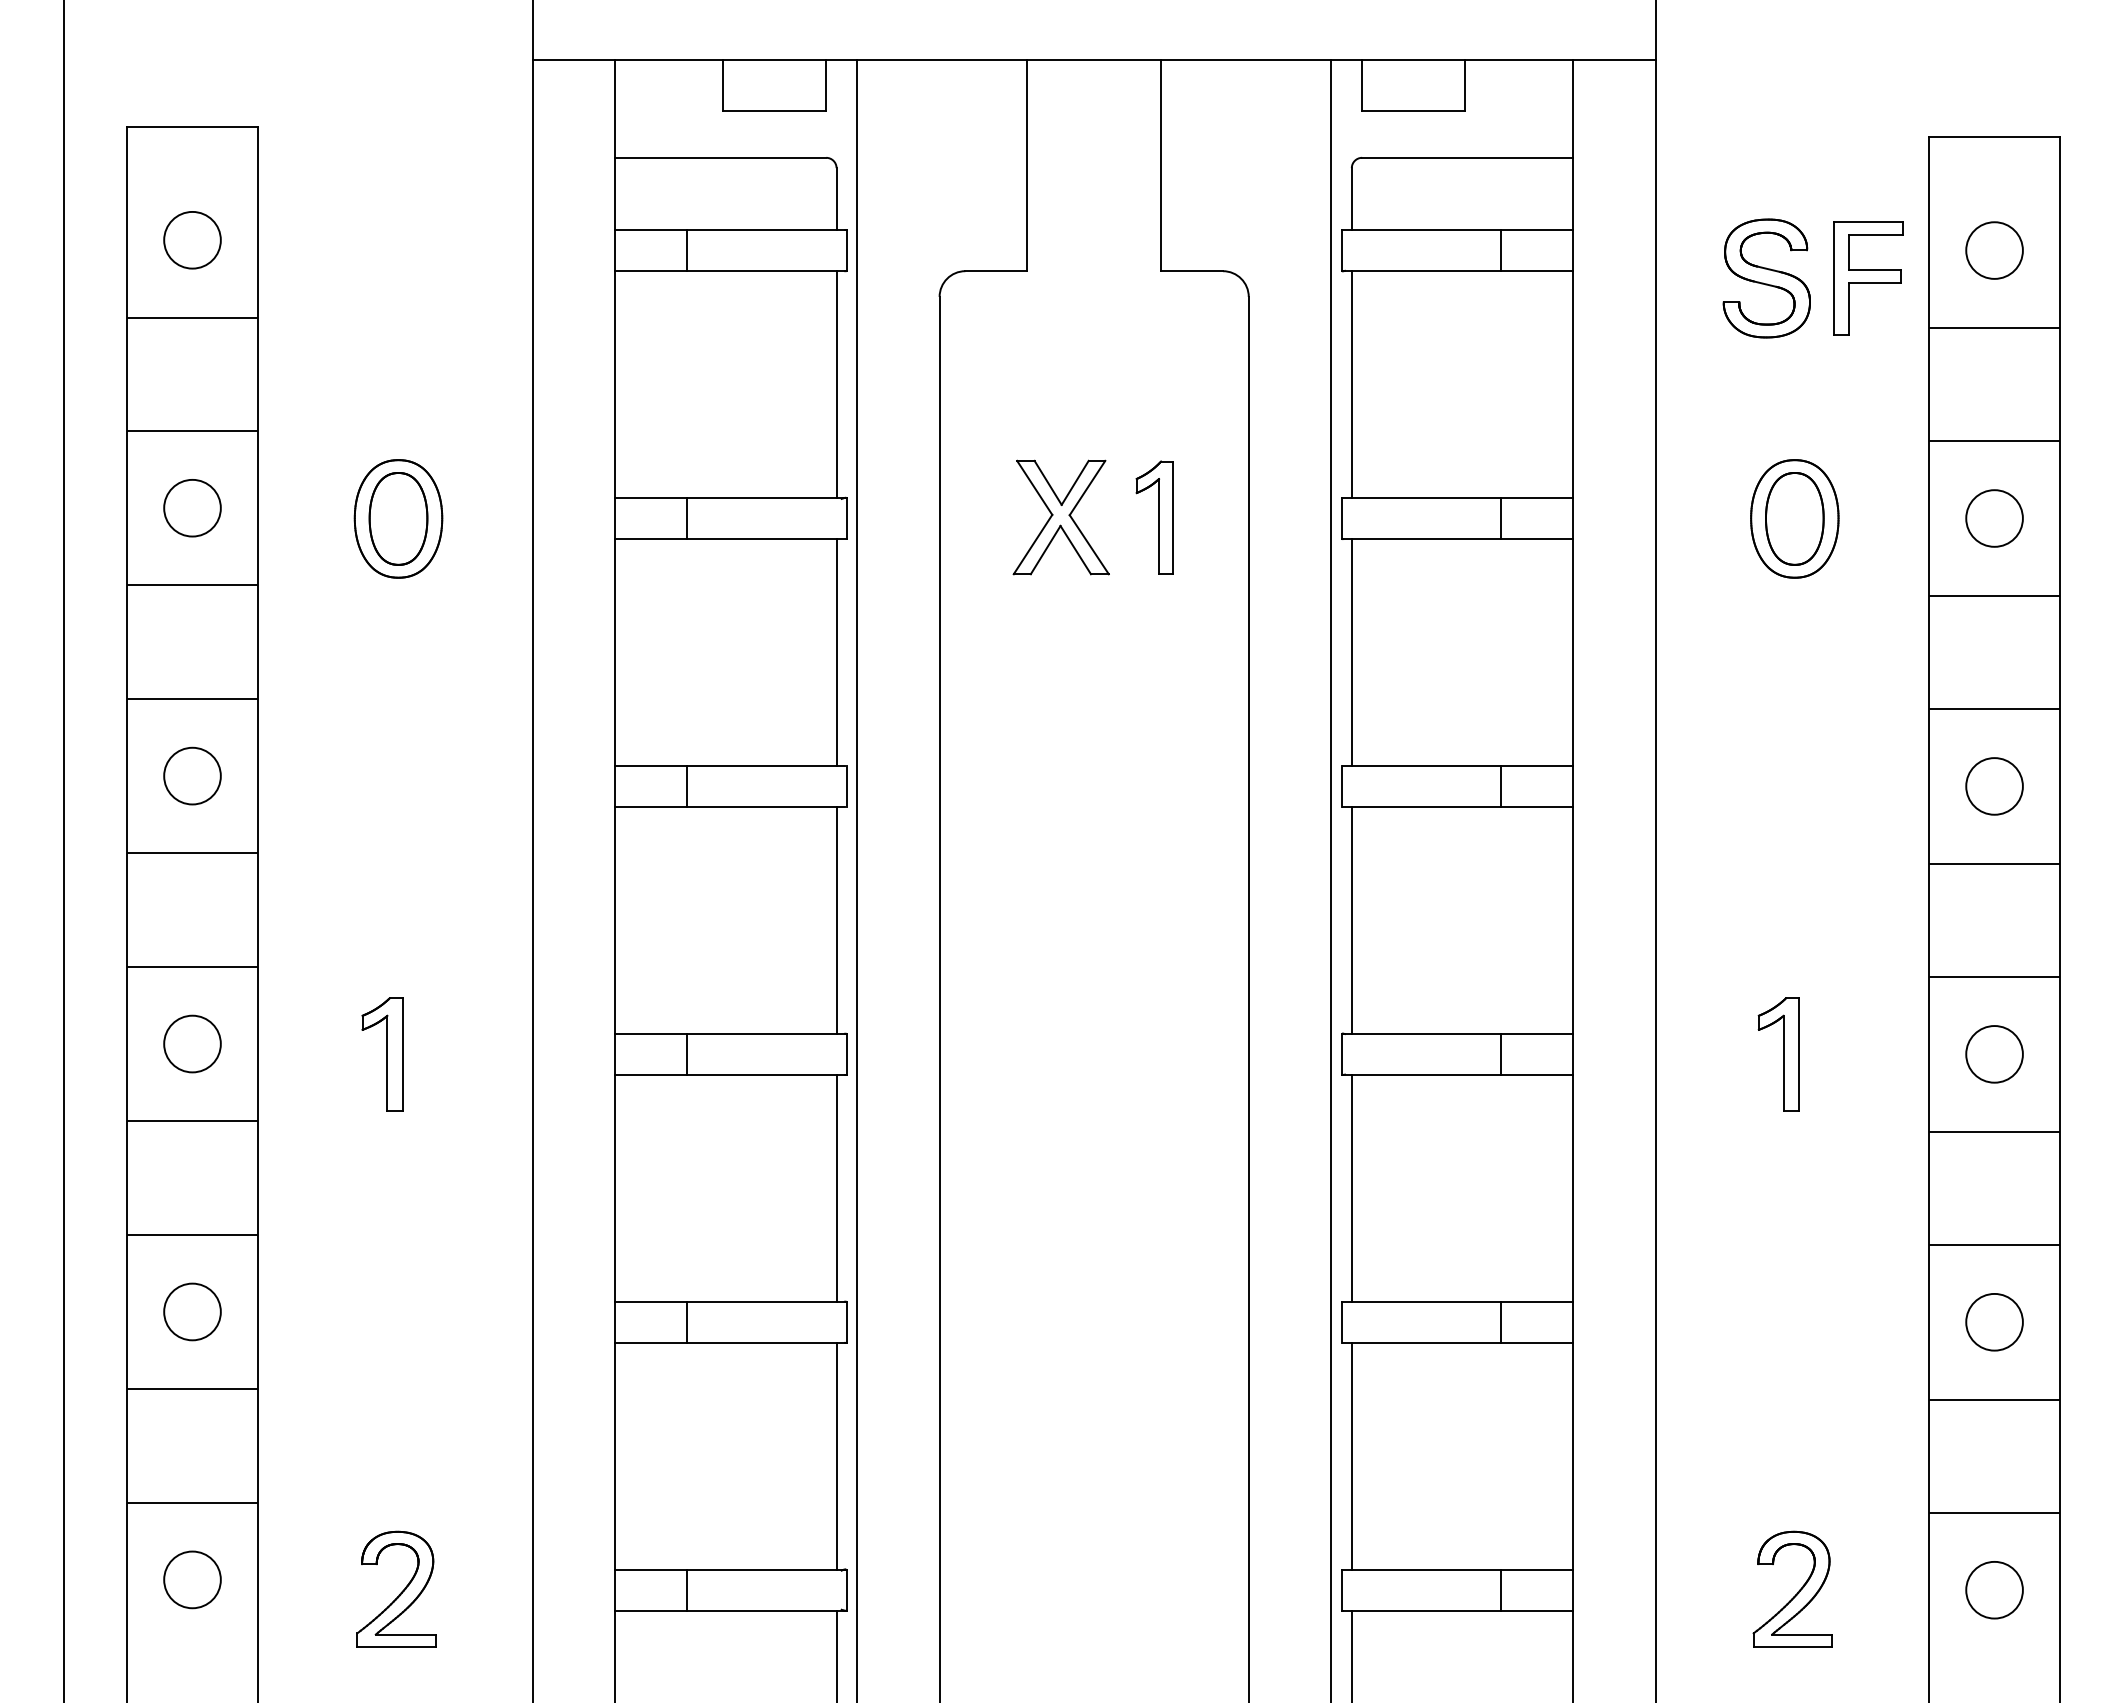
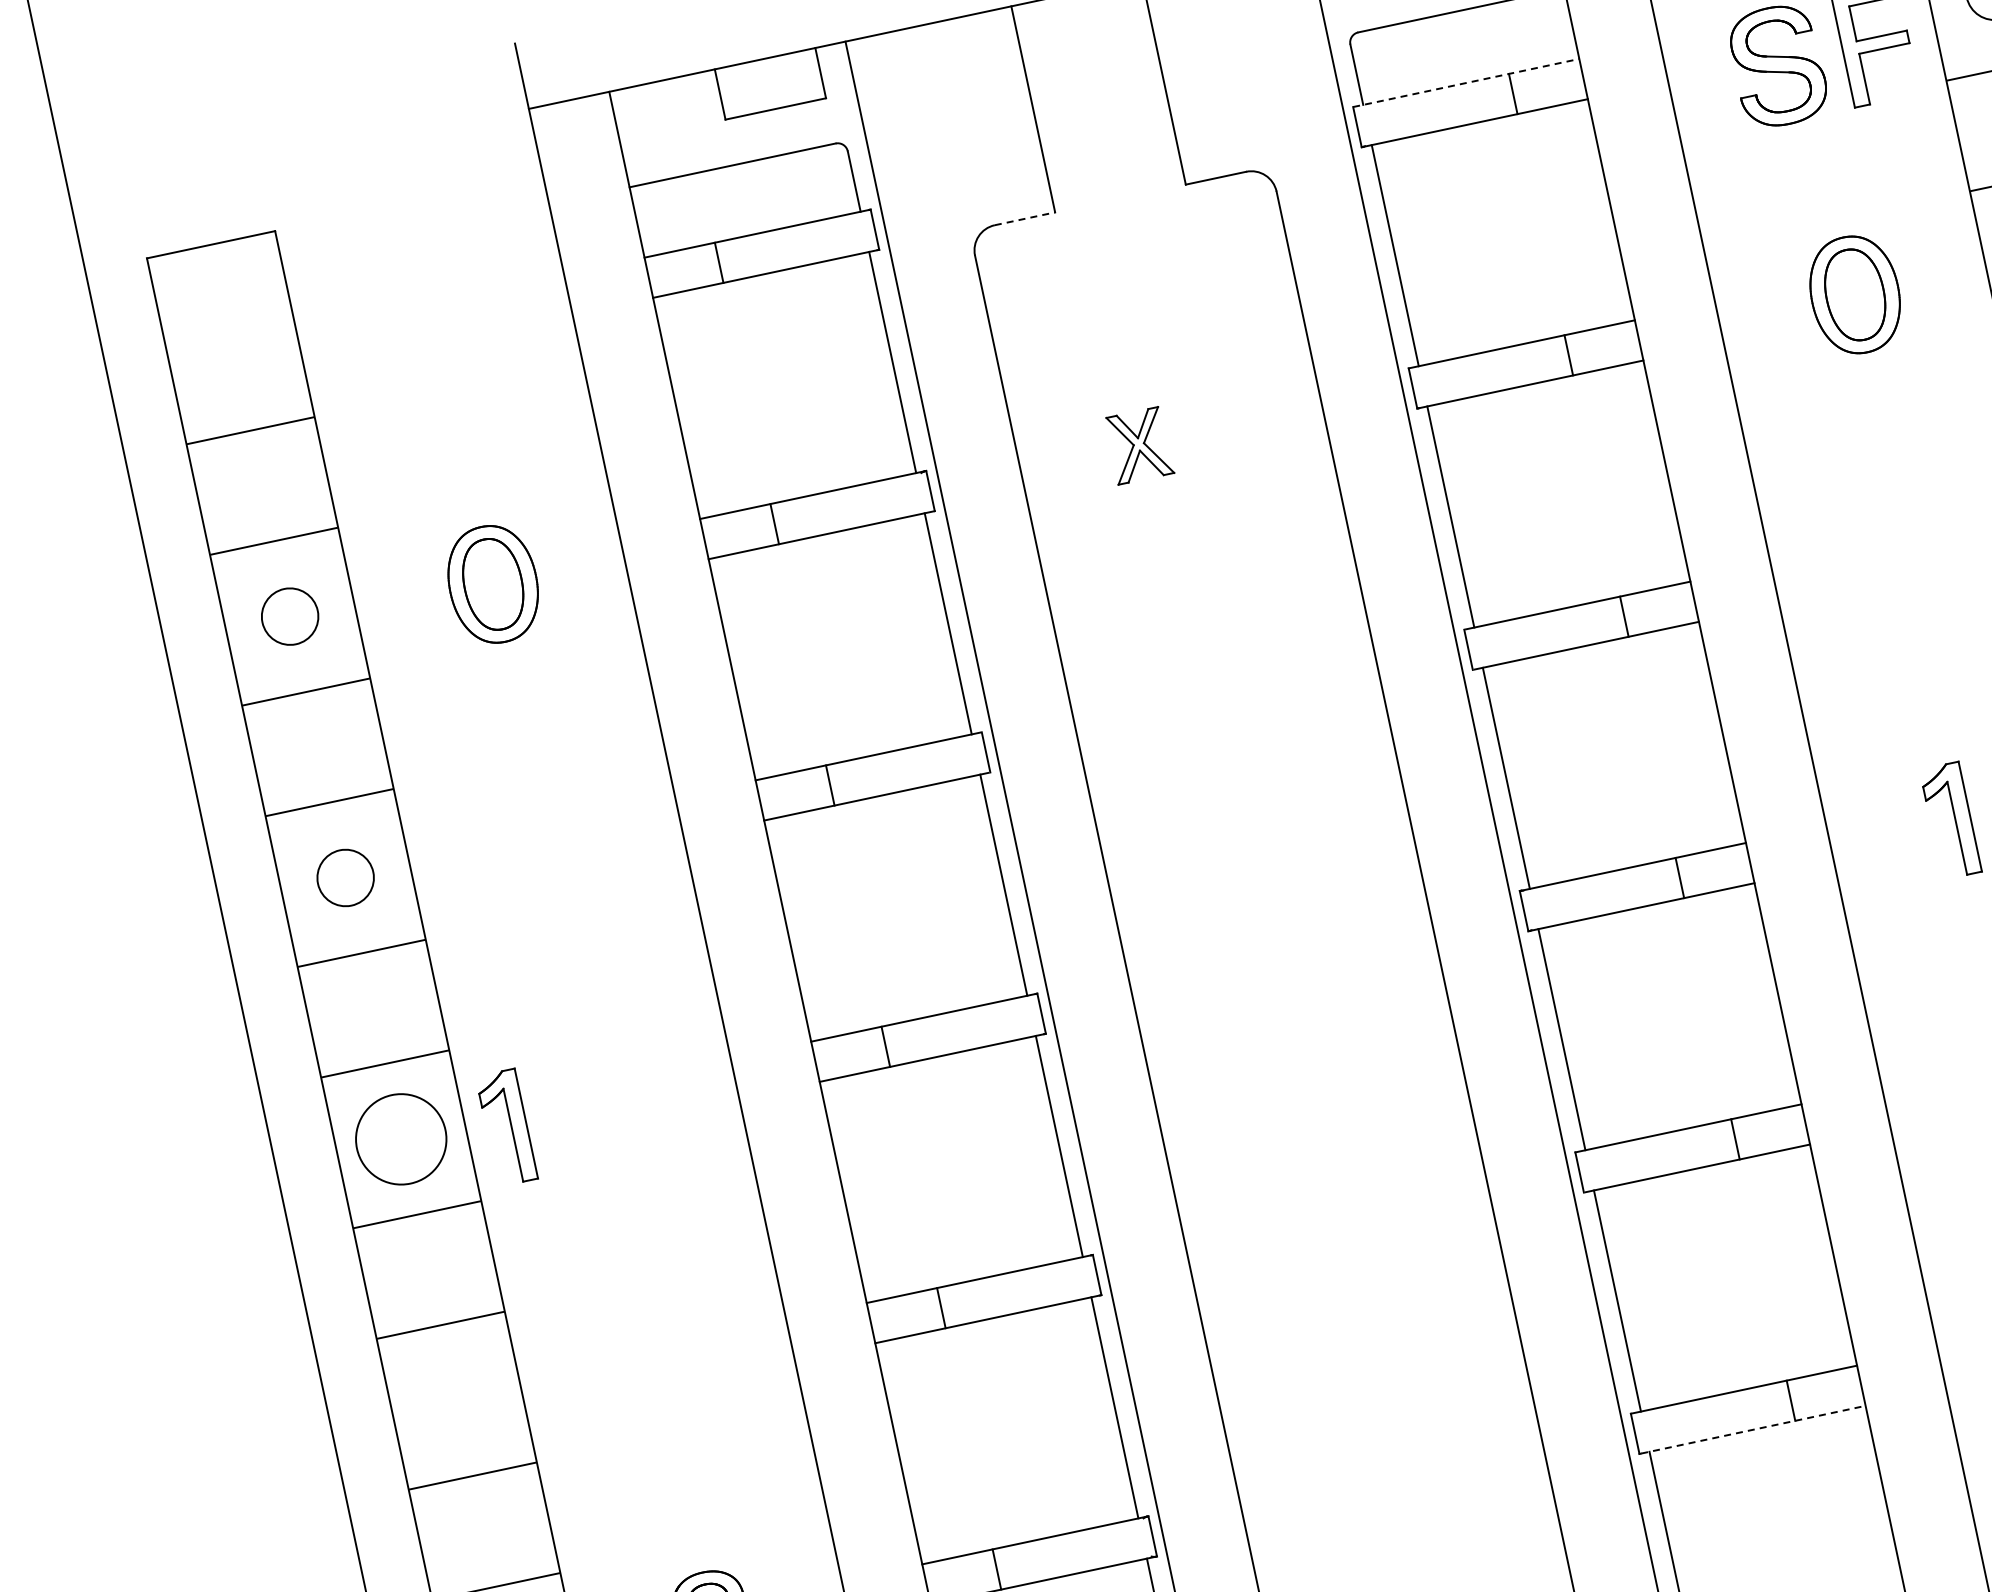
line: (1457, 229) -> (1466, 82), solid -> dashed
circle: (192, 240) -> (234, 355), removed
line: (996, 271) -> (1025, 219), solid -> dashed
part: (1060, 517) -> (1138, 445), size x0.6
part: (1154, 517) -> (1230, 426), removed
circle: (192, 1043) -> (401, 1138), size x1.6
part: (382, 1054) -> (506, 1127), moved
circle: (192, 1311) -> (456, 1400), removed
line: (1458, 1610) -> (1753, 1429), solid -> dashed

